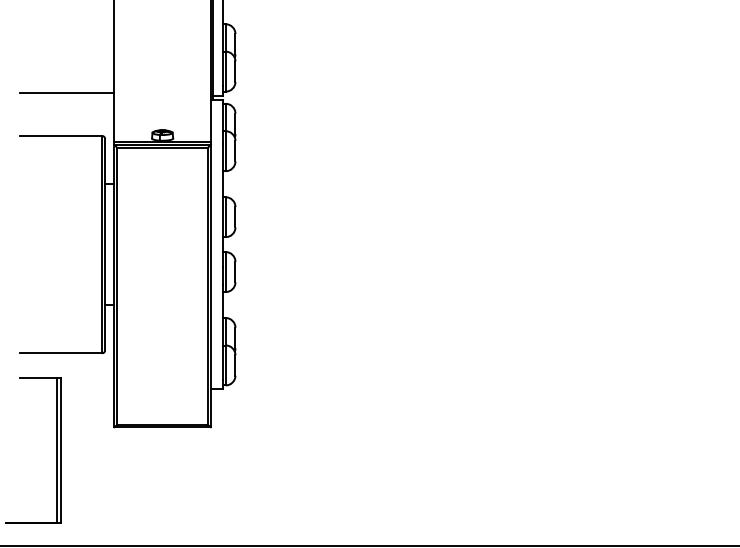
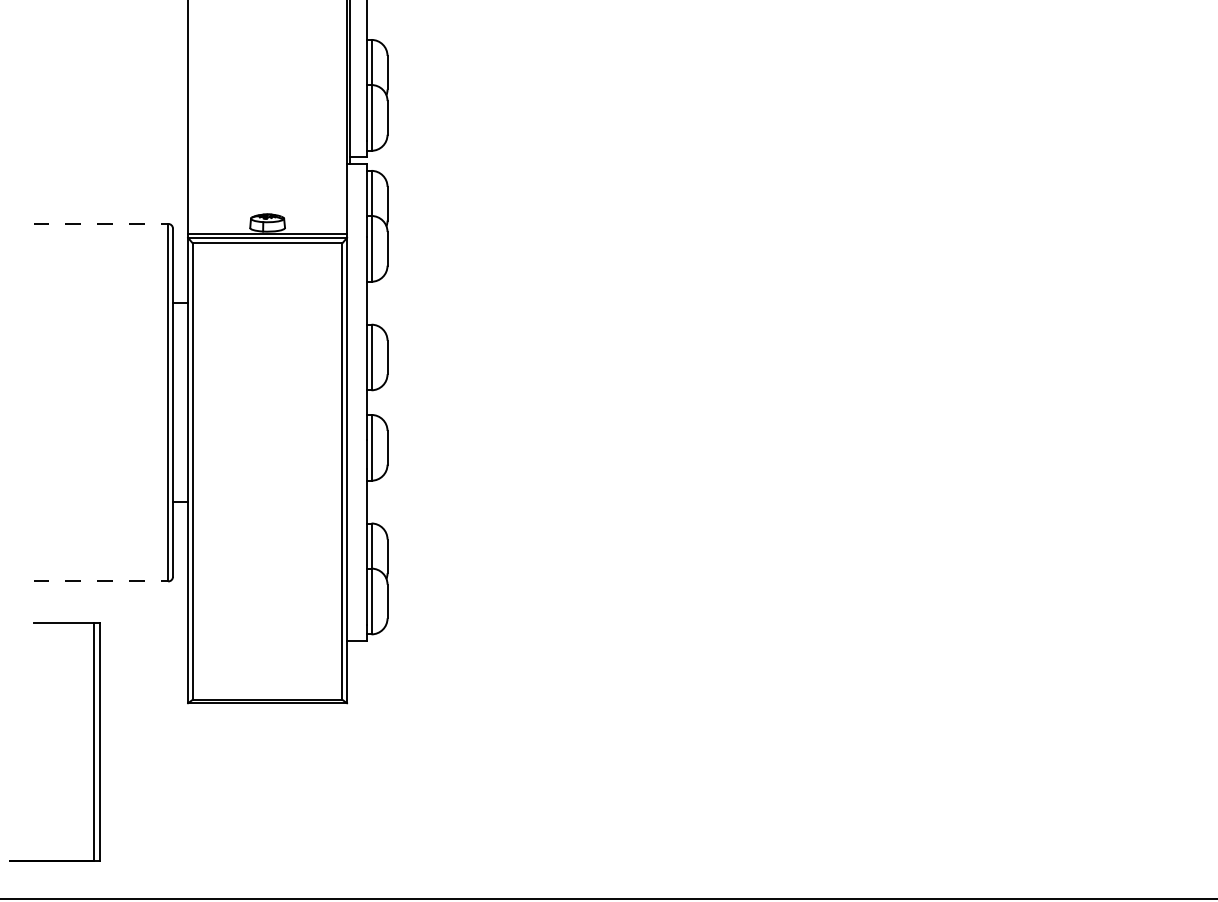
line: (67, 92) -> (111, 152), removed
line: (61, 136) -> (101, 224), solid -> dashed
line: (61, 353) -> (101, 581), solid -> dashed

